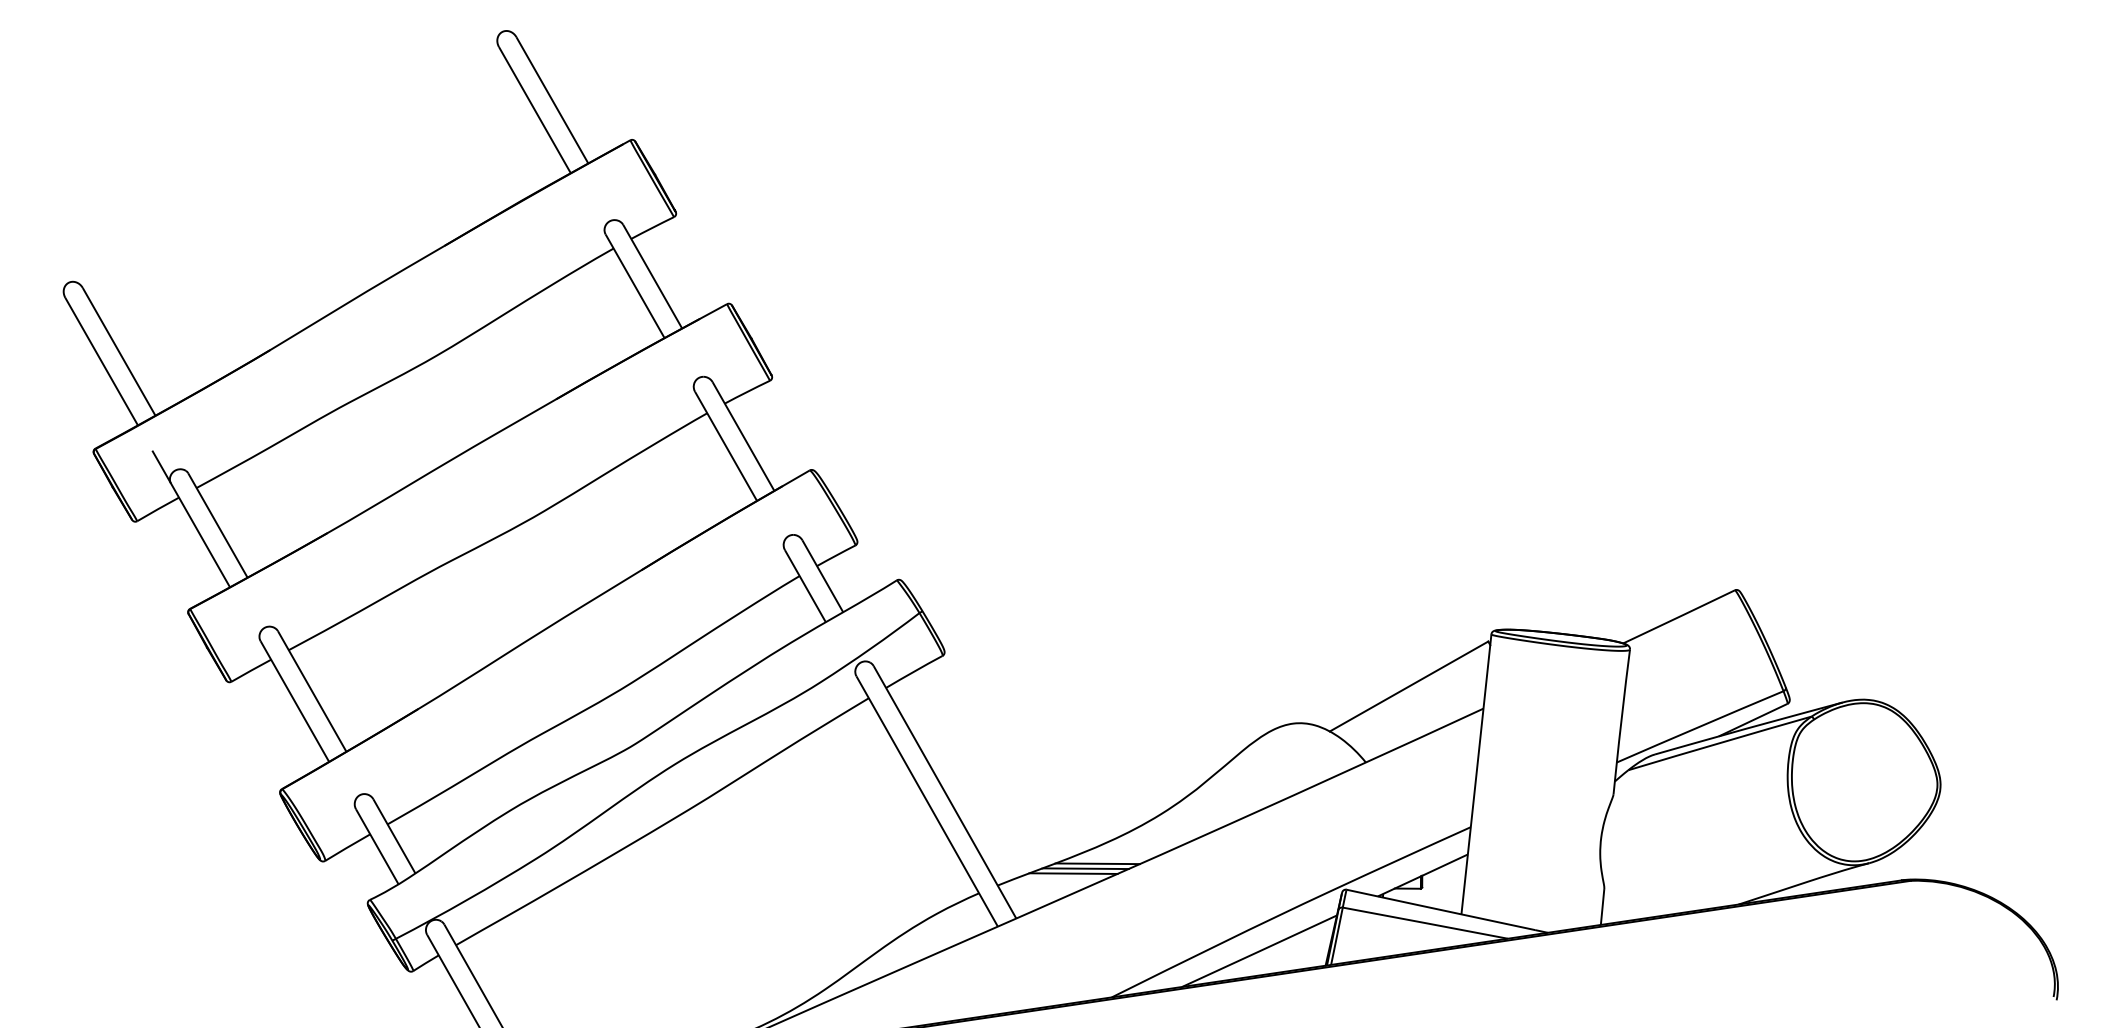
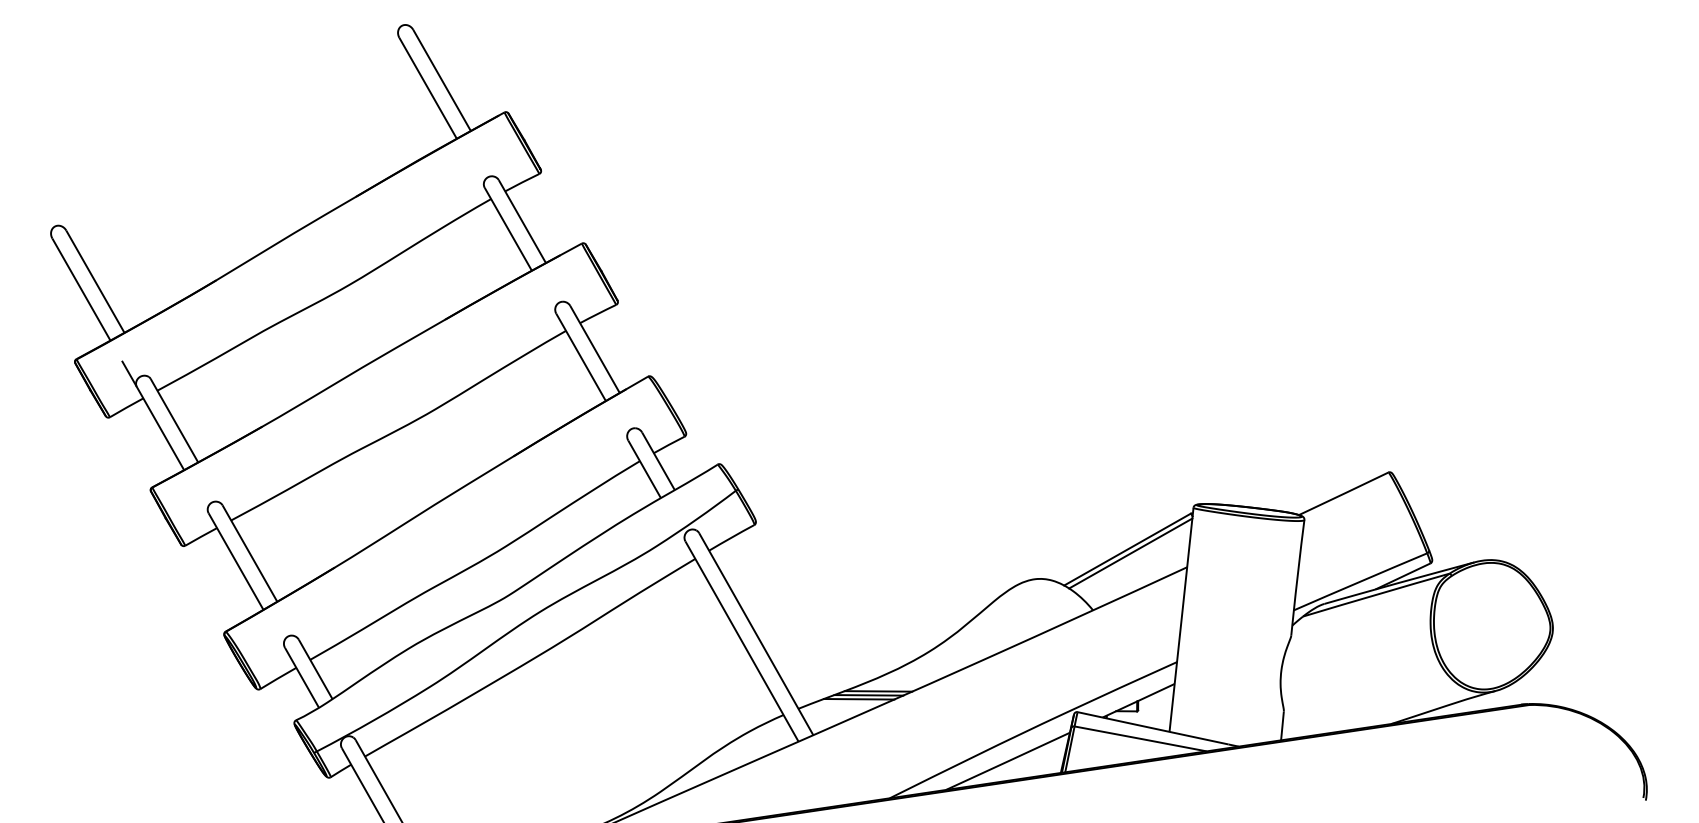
line: (1413, 691) -> (1131, 553), added

